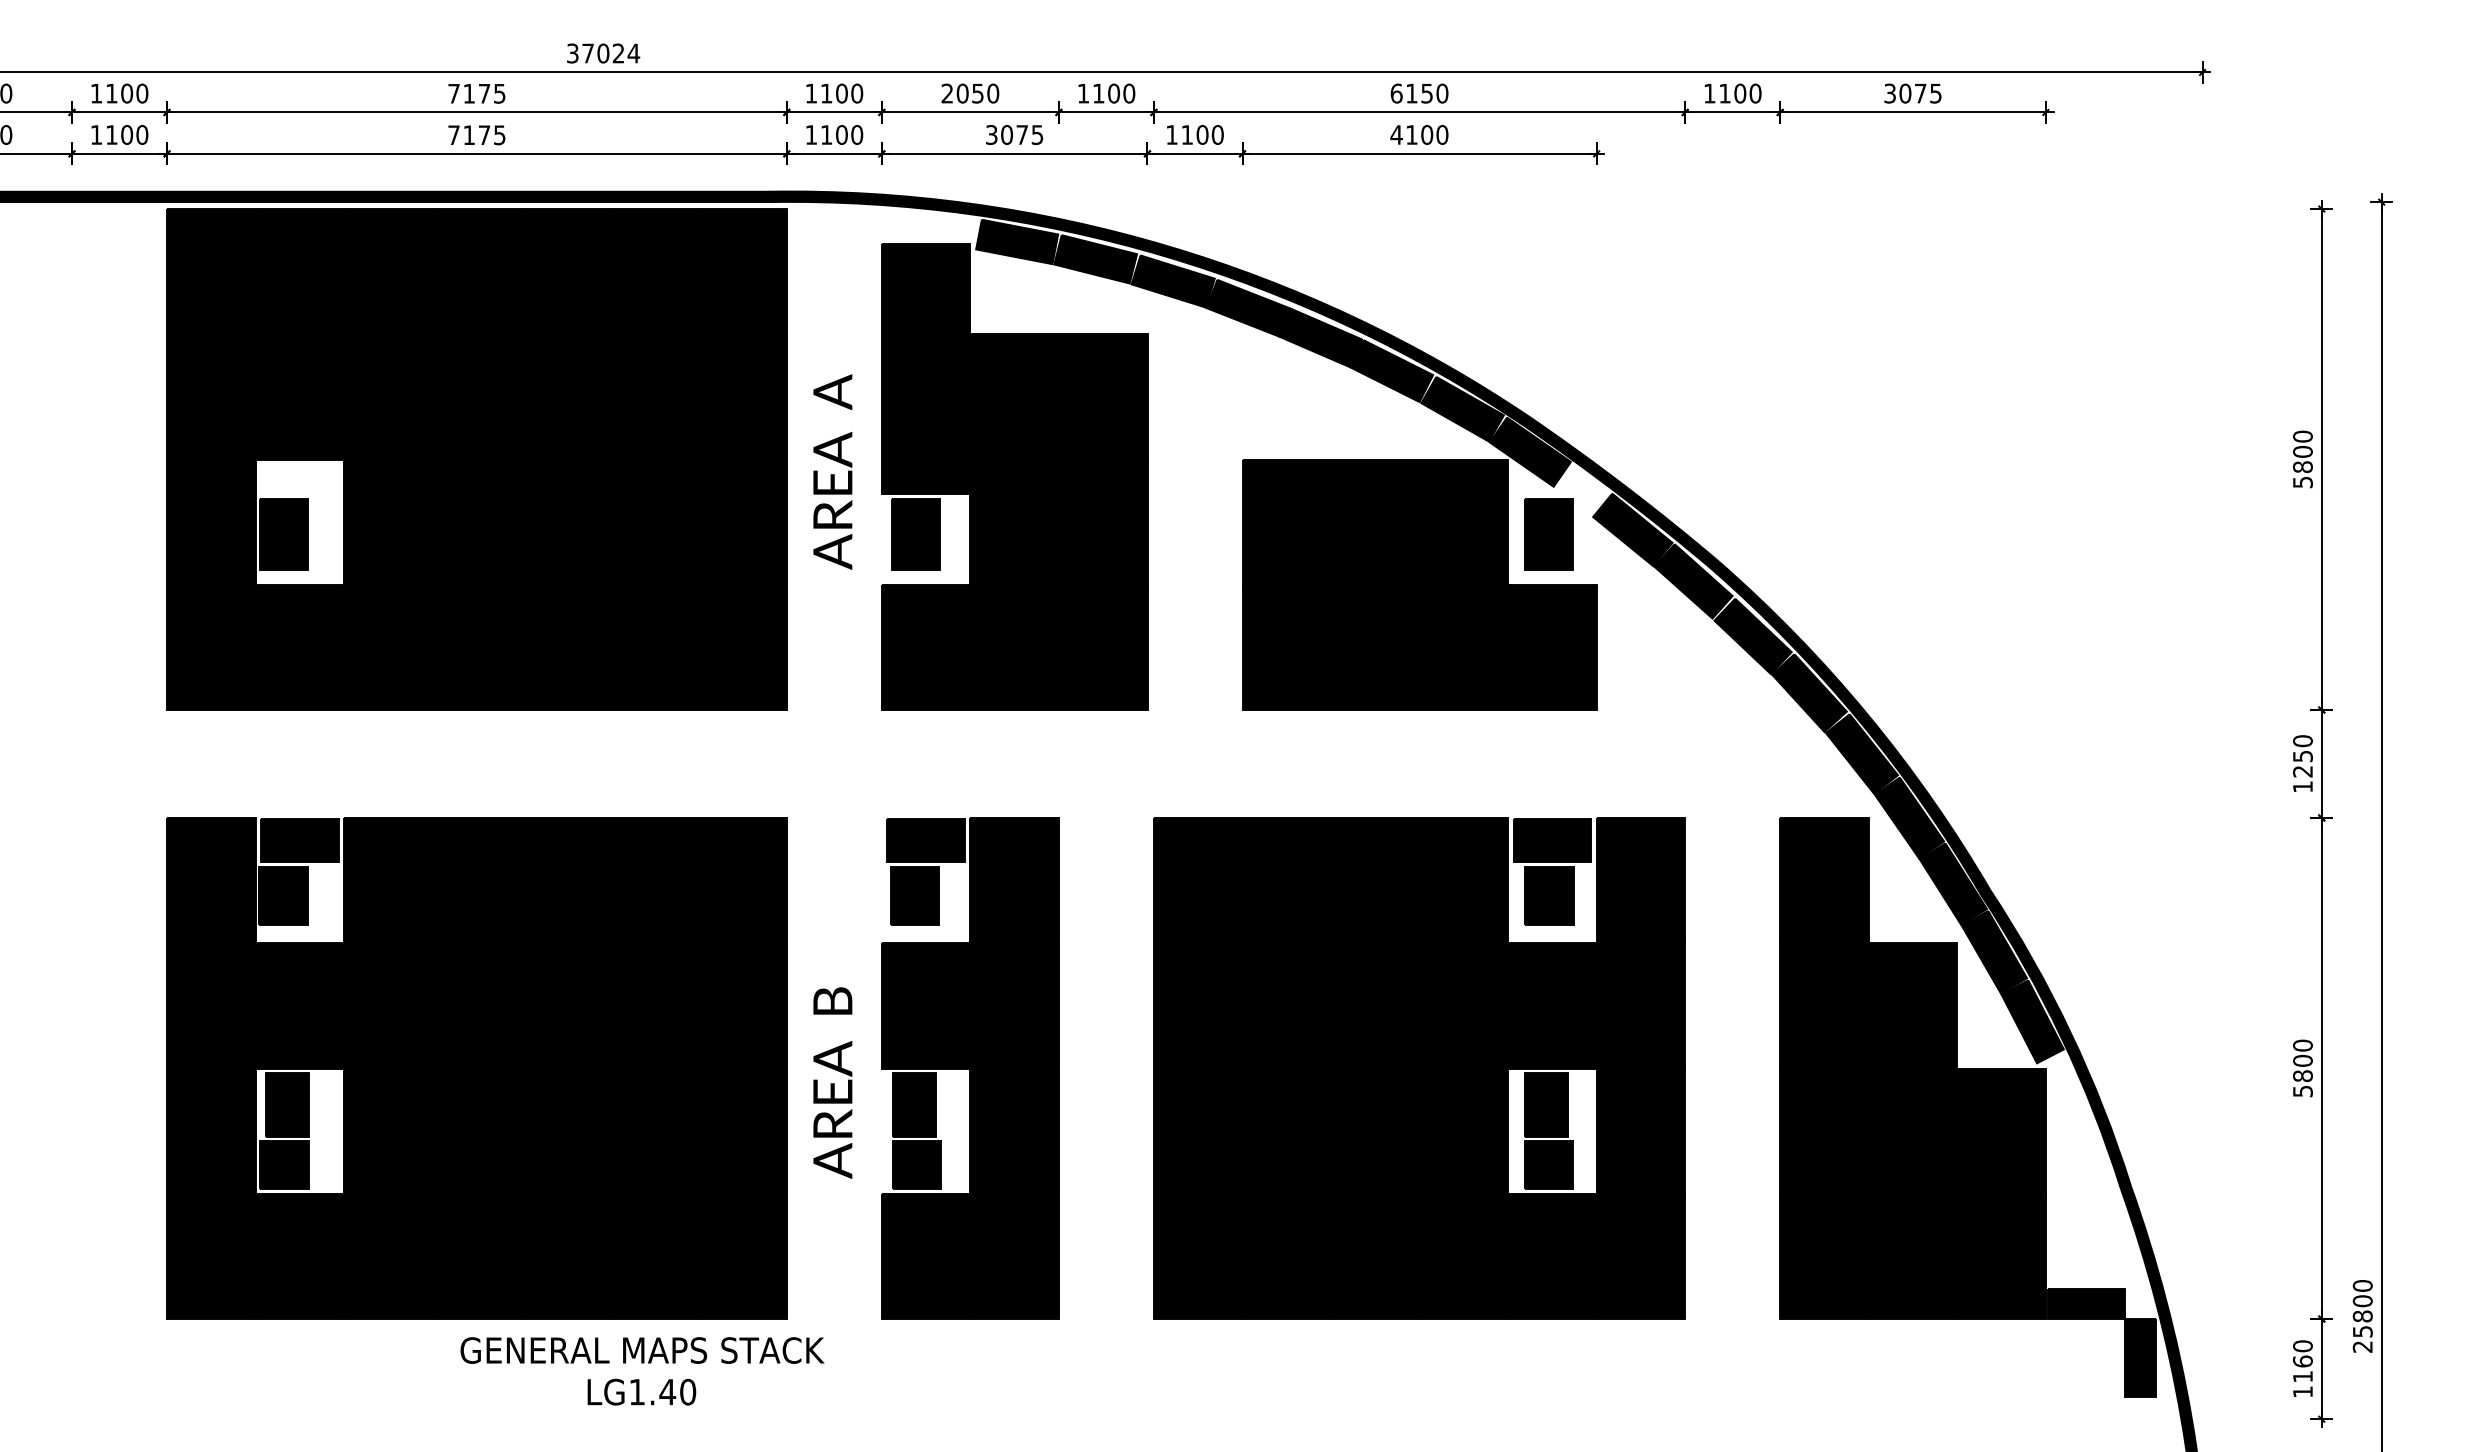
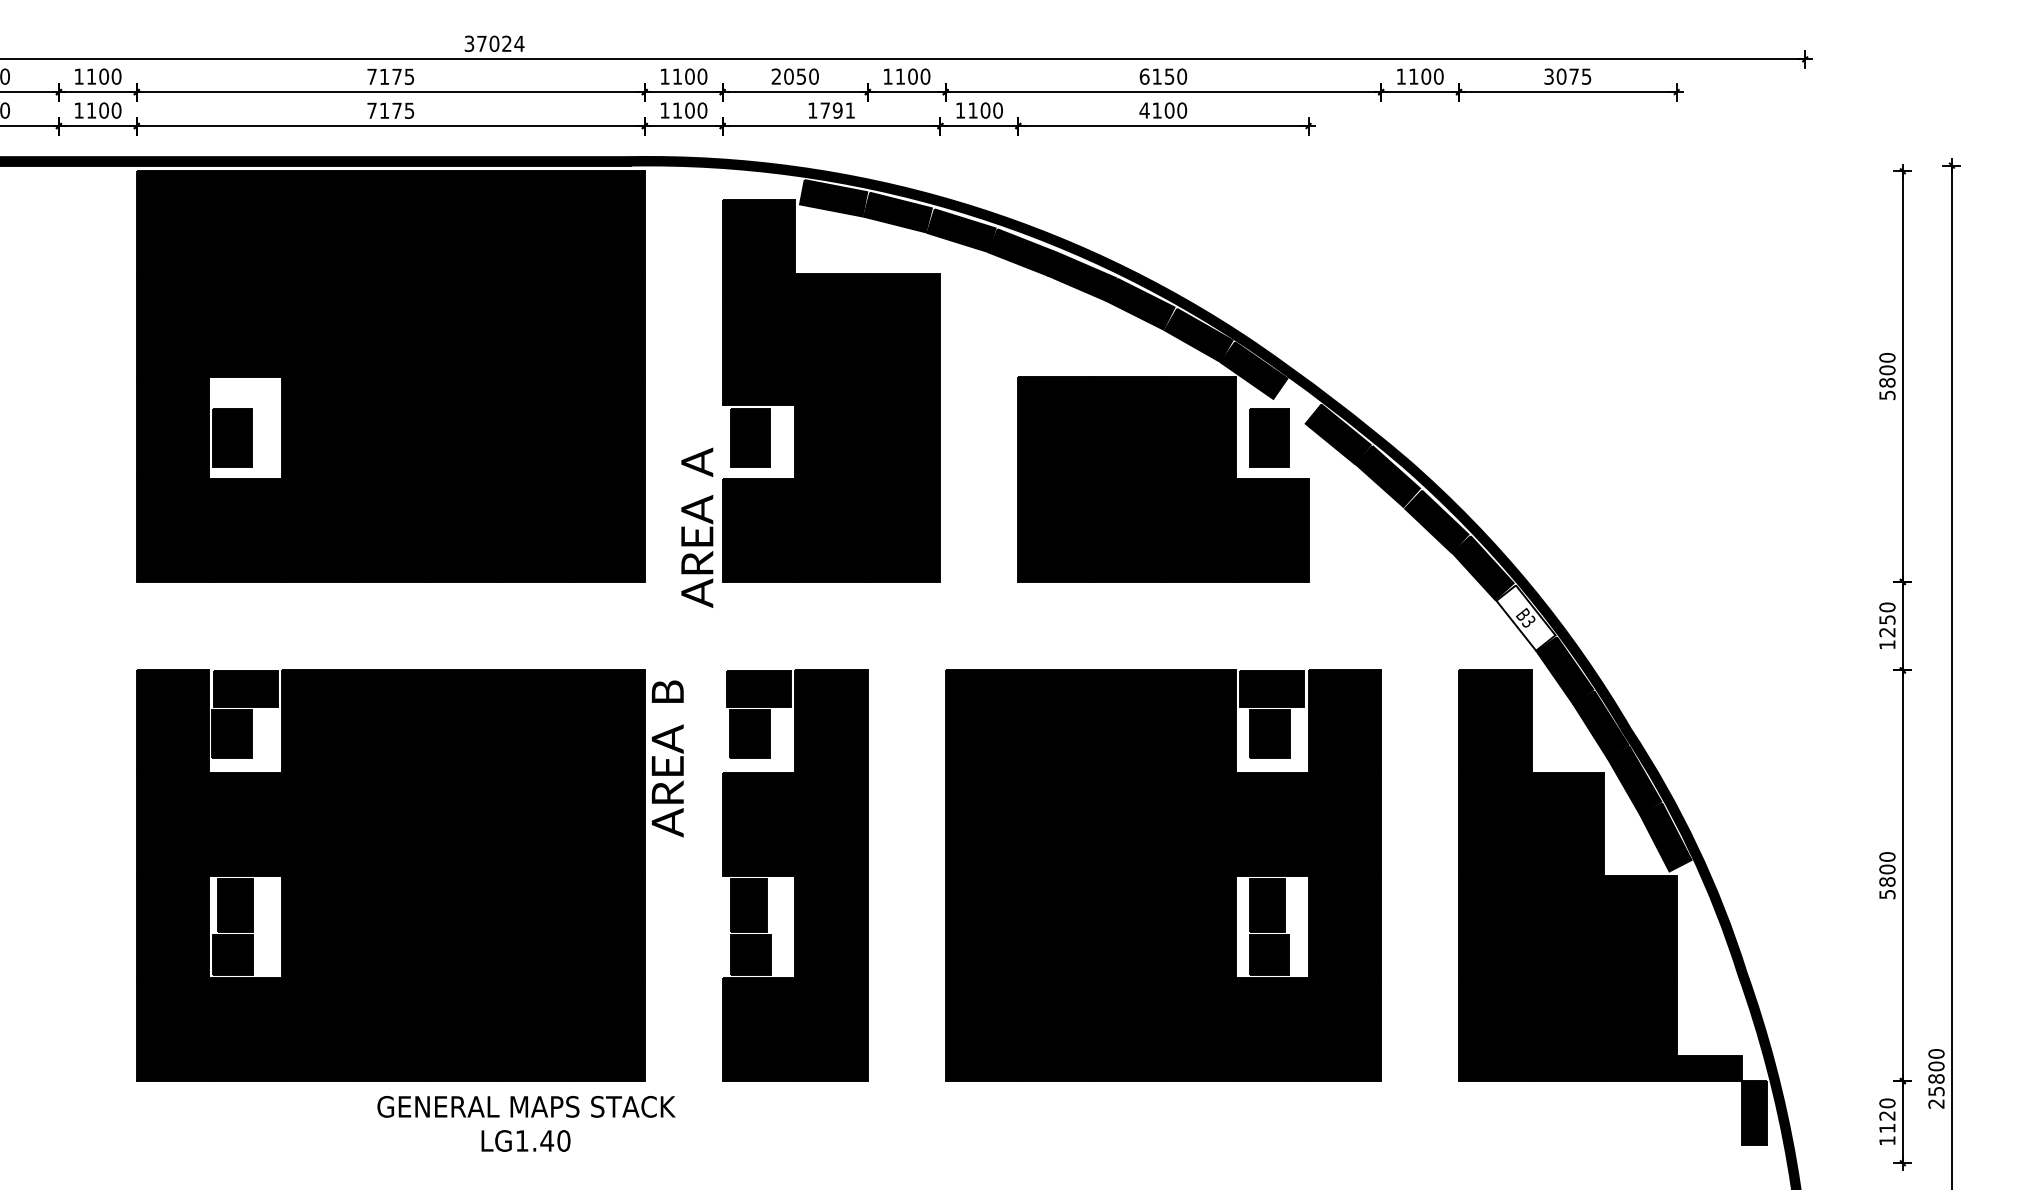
text: (1014, 134) -> (831, 110), 3075 -> 1791
text: (832, 471) -> (697, 527), moved
fill: (1861, 754) -> (1525, 618), removed
text: (832, 1082) -> (667, 758), moved
text: (2302, 1361) -> (1887, 1115), 1160 -> 1120

